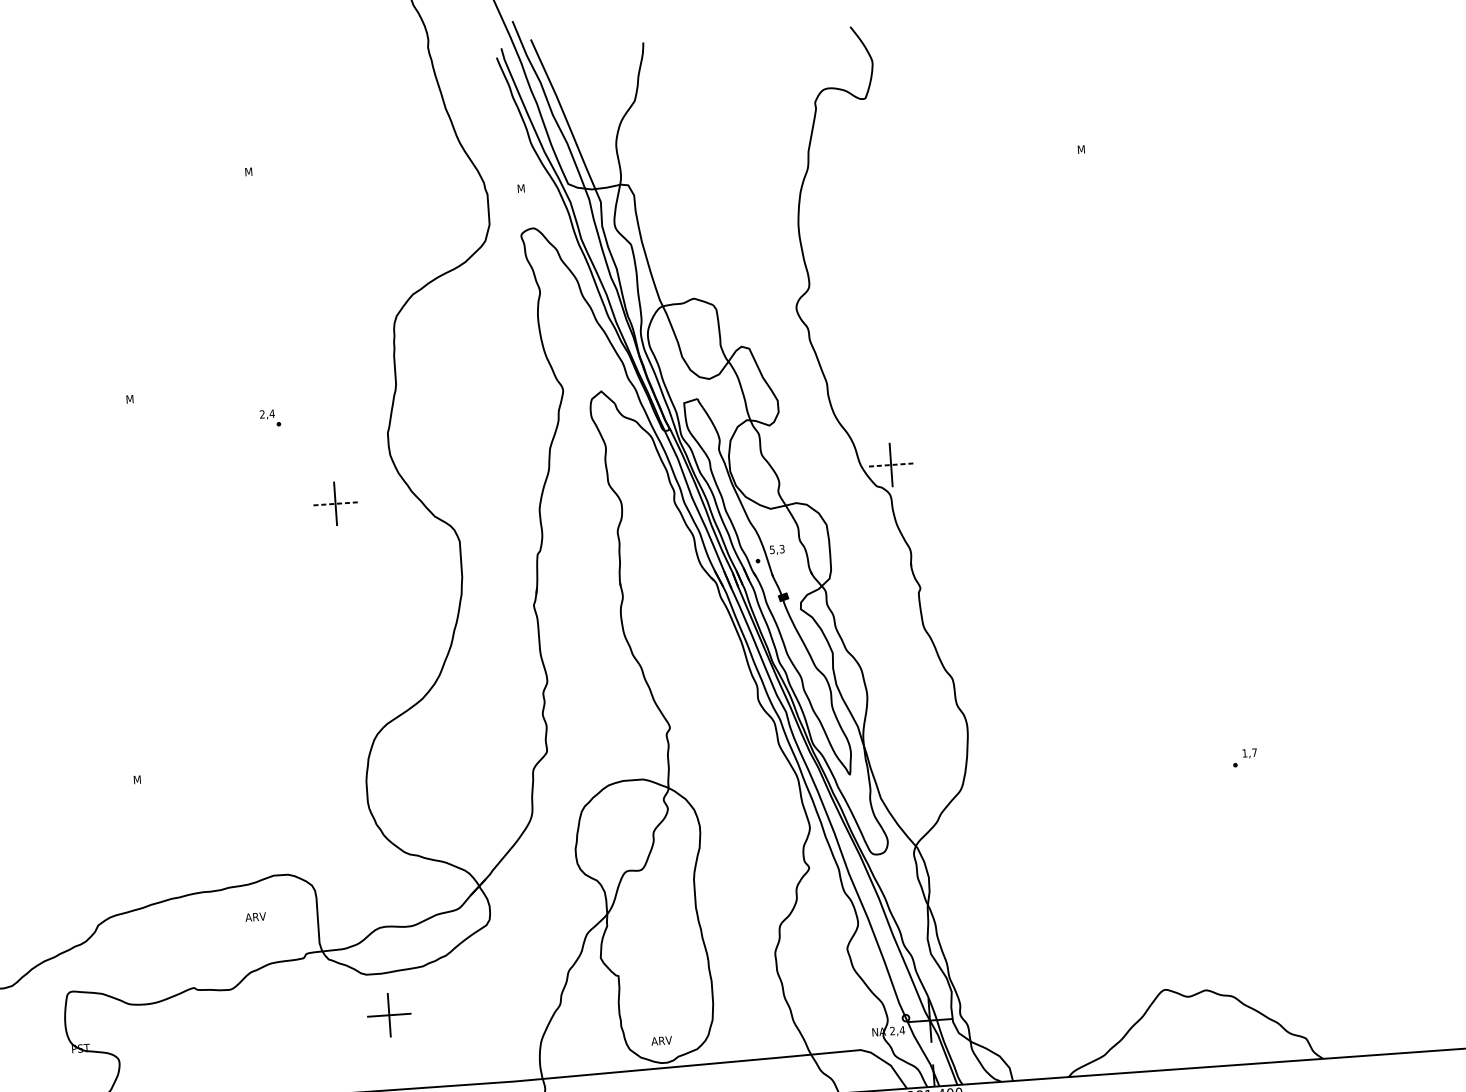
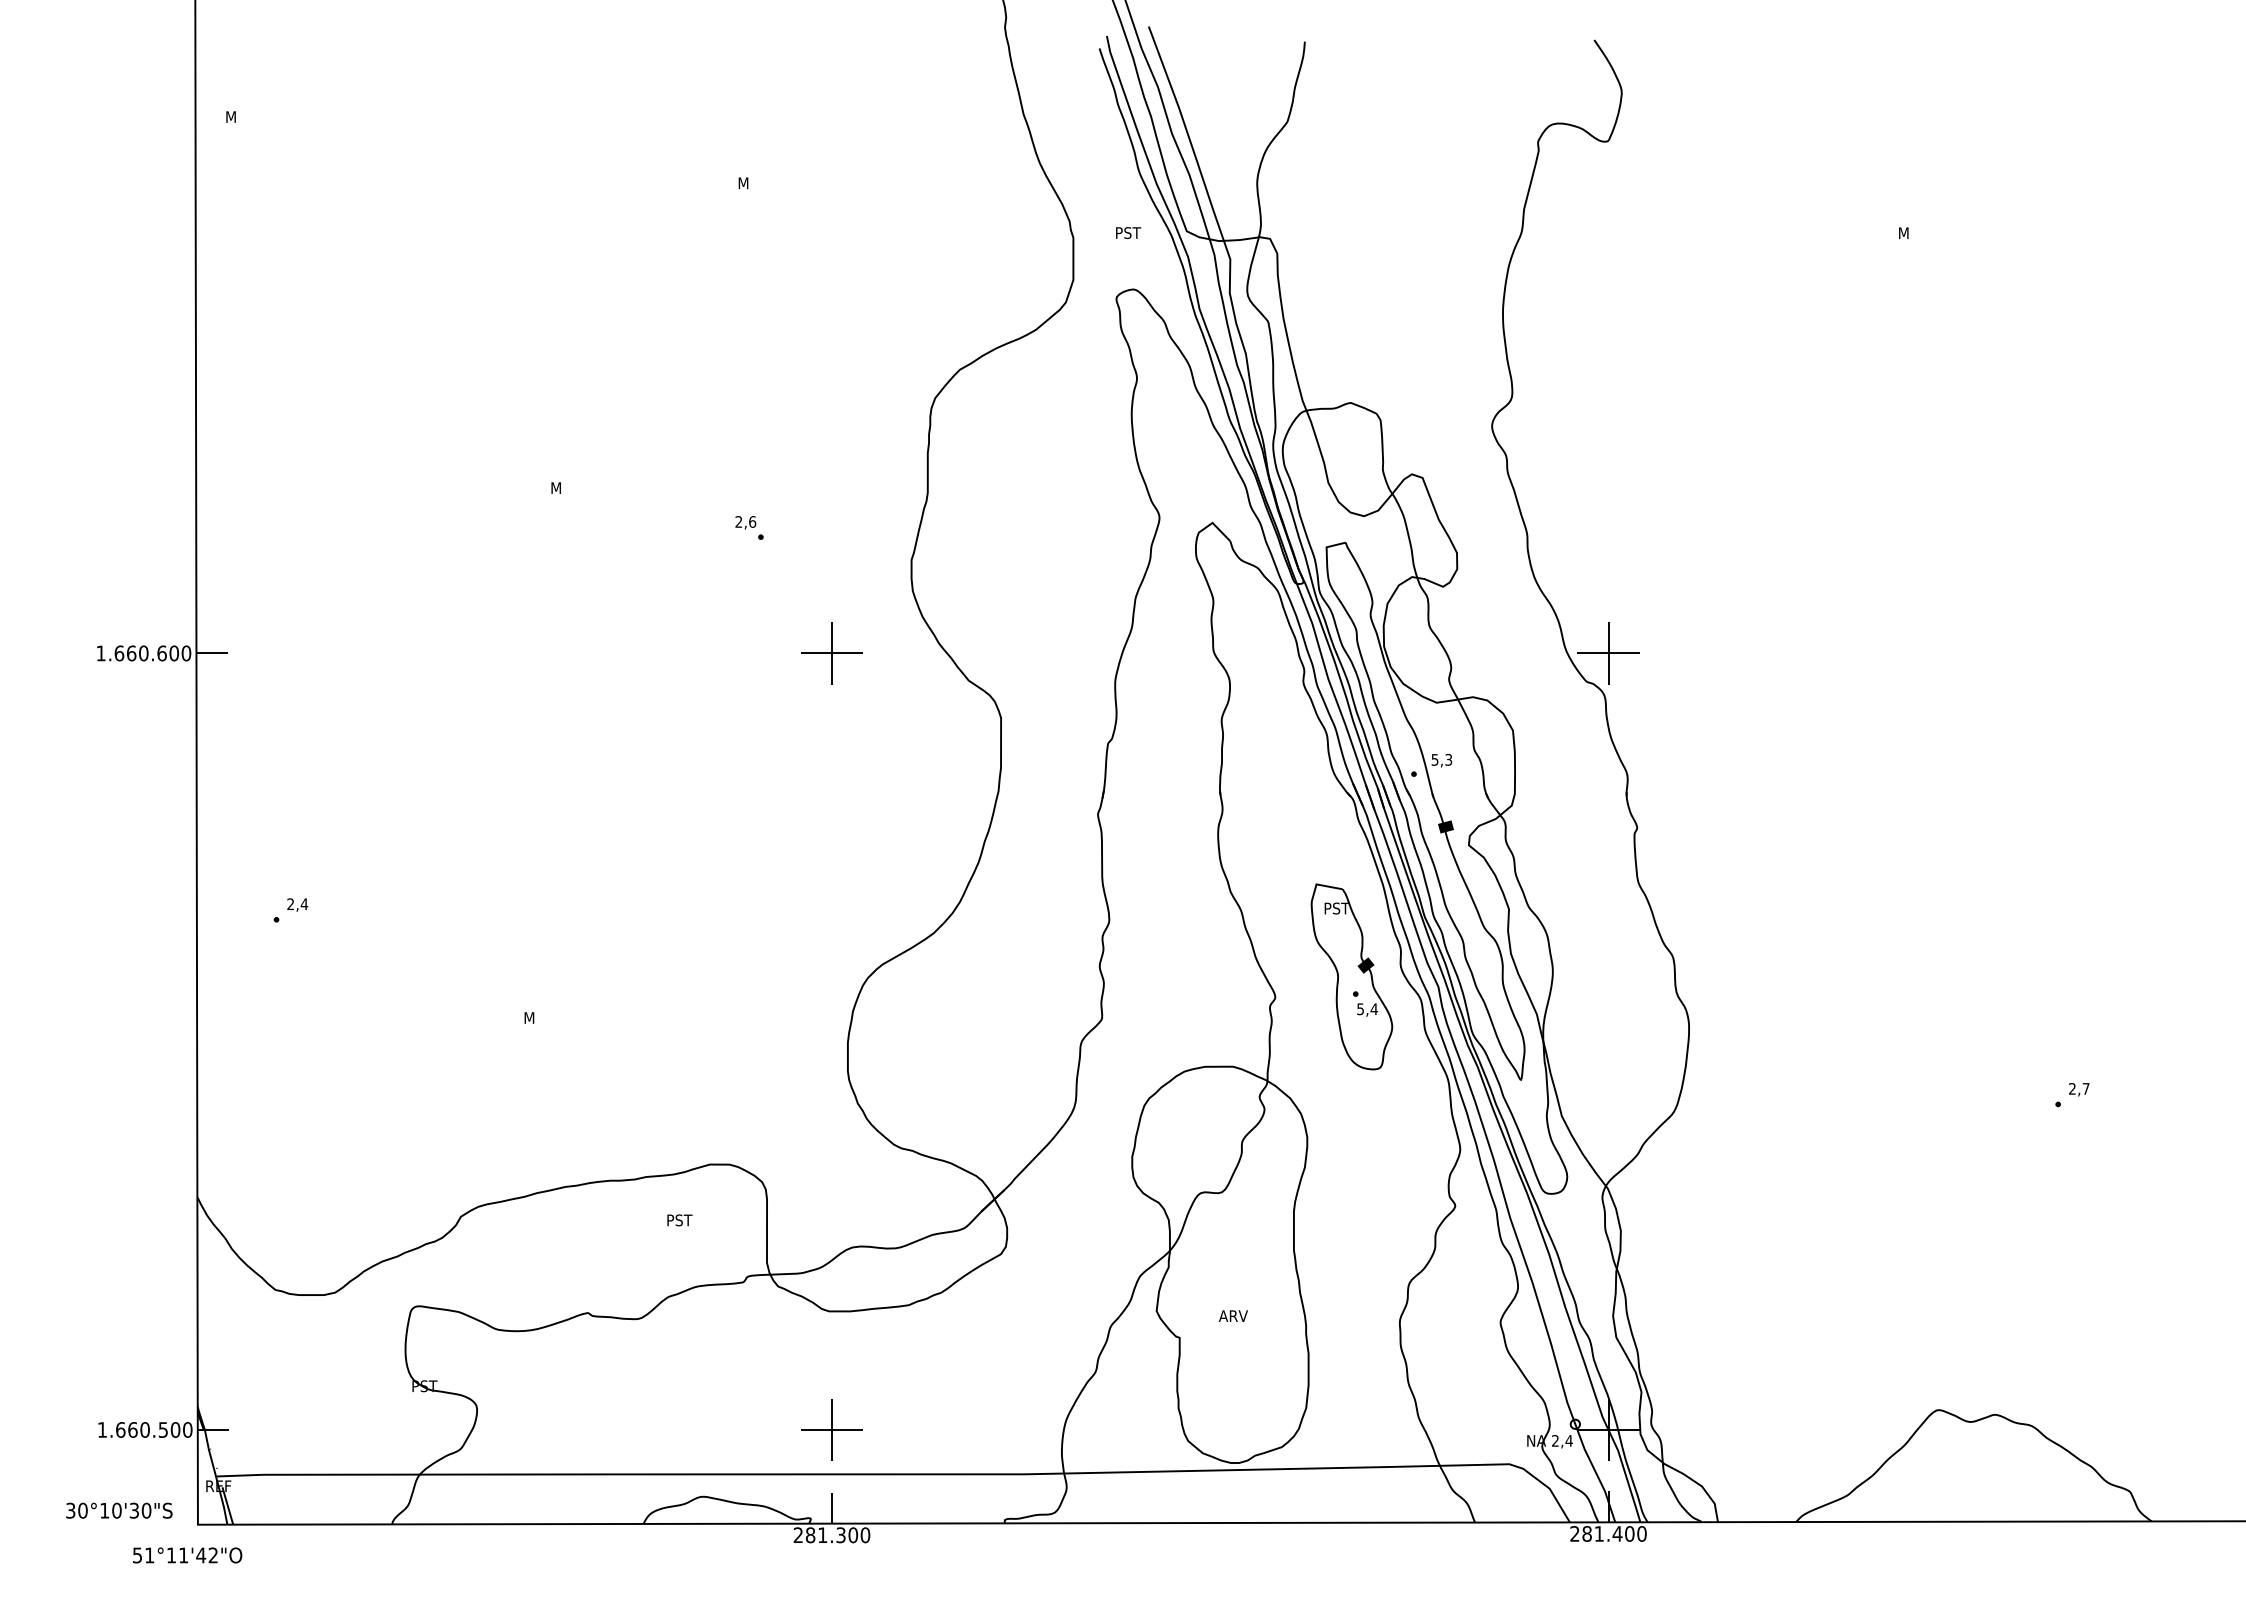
text: (527, 187) -> (1129, 232), M -> PST
text: (272, 413) -> (752, 521), 2,4 -> 2,6
line: (891, 465) -> (1608, 653), dashed -> solid
line: (335, 503) -> (831, 653), dashed -> solid
part: (723, 709) -> (1351, 976), added
text: (1244, 753) -> (2072, 1088), 1,7 -> 2,7
text: (255, 917) -> (680, 1220), ARV -> PST
part: (388, 1014) -> (831, 1429), moved
text: (661, 1040) -> (1233, 1315), moved

